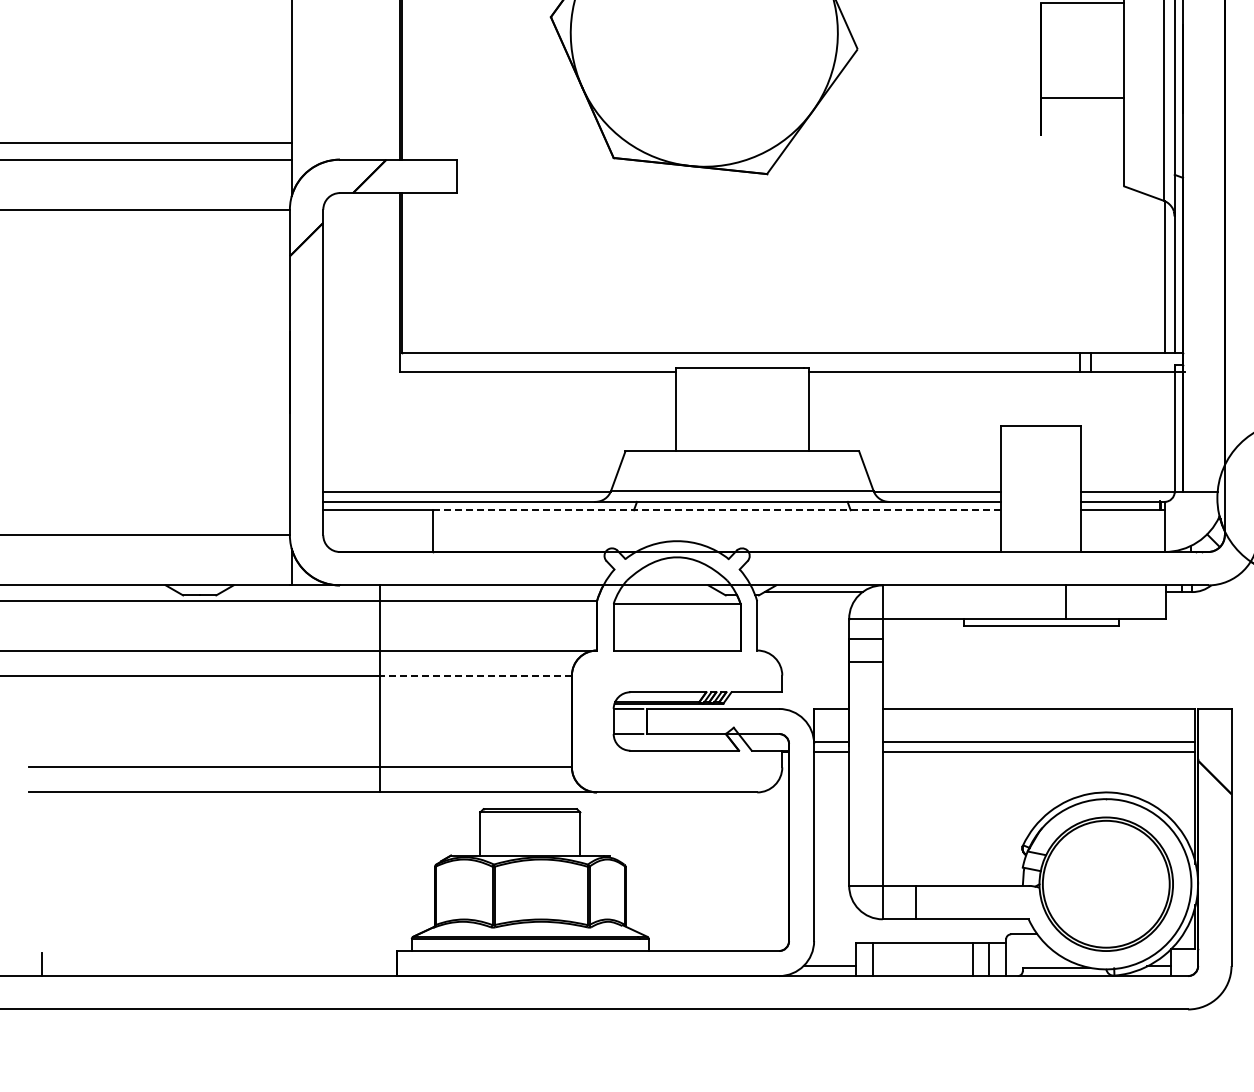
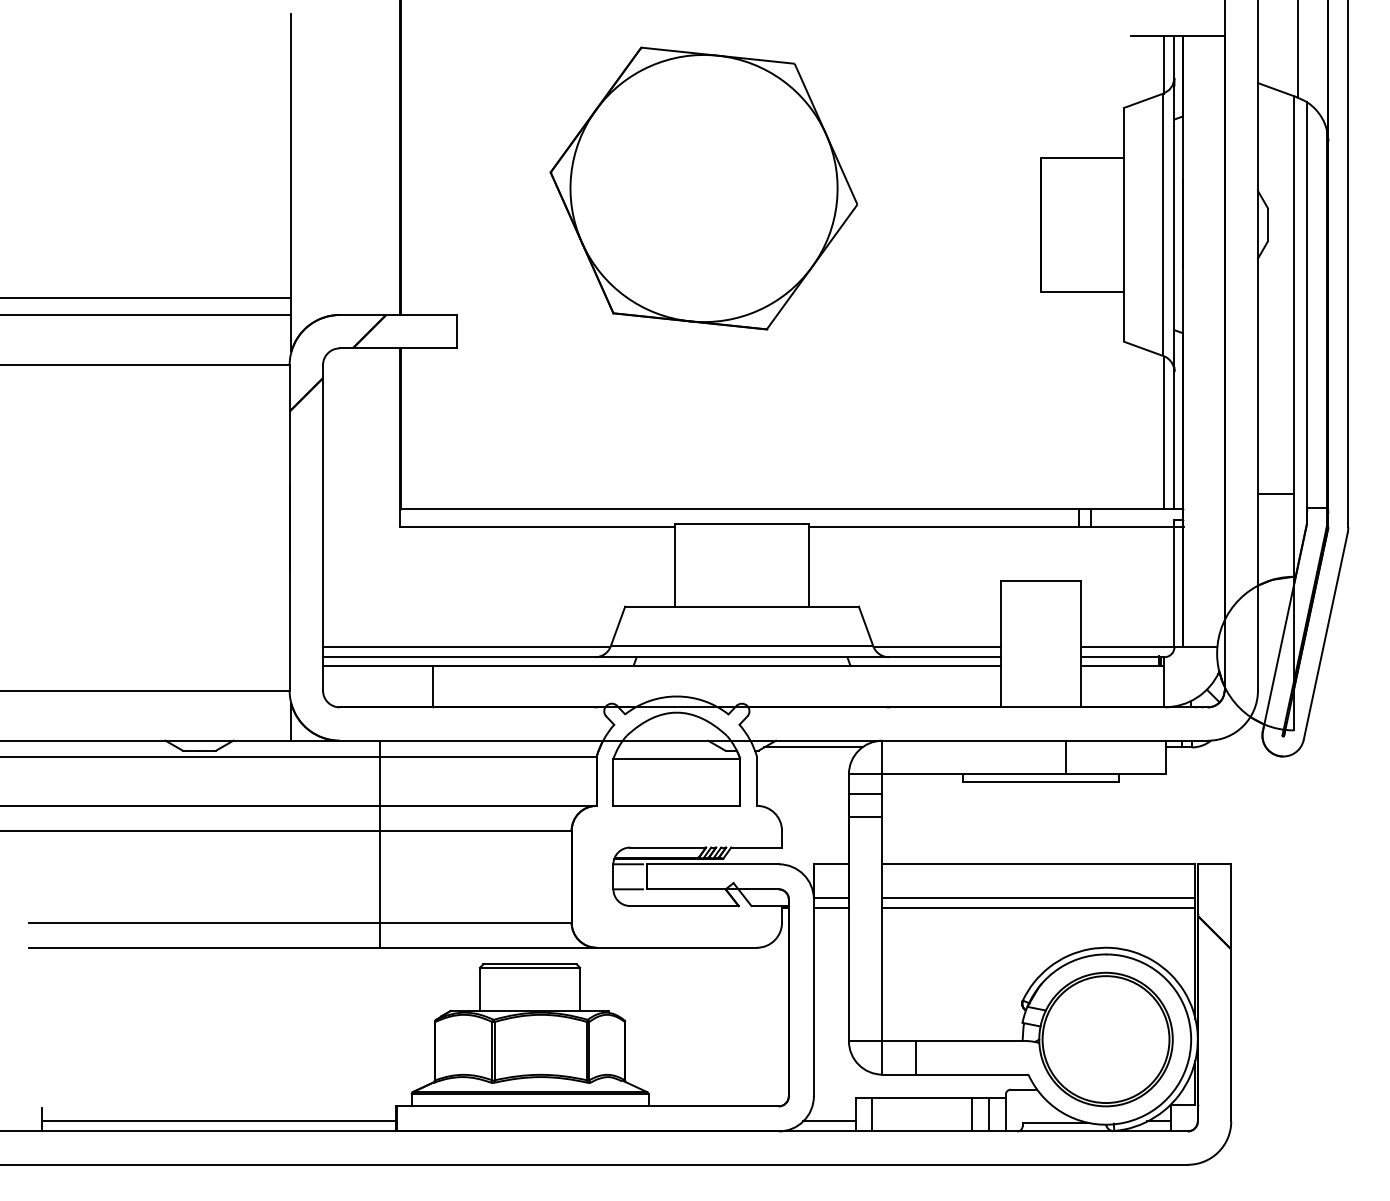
line: (1081, 98) -> (1081, 291), moved
line: (717, 510) -> (717, 665), dashed -> solid
line: (475, 675) -> (475, 830), dashed -> solid
line: (218, 966) -> (218, 1121), added

